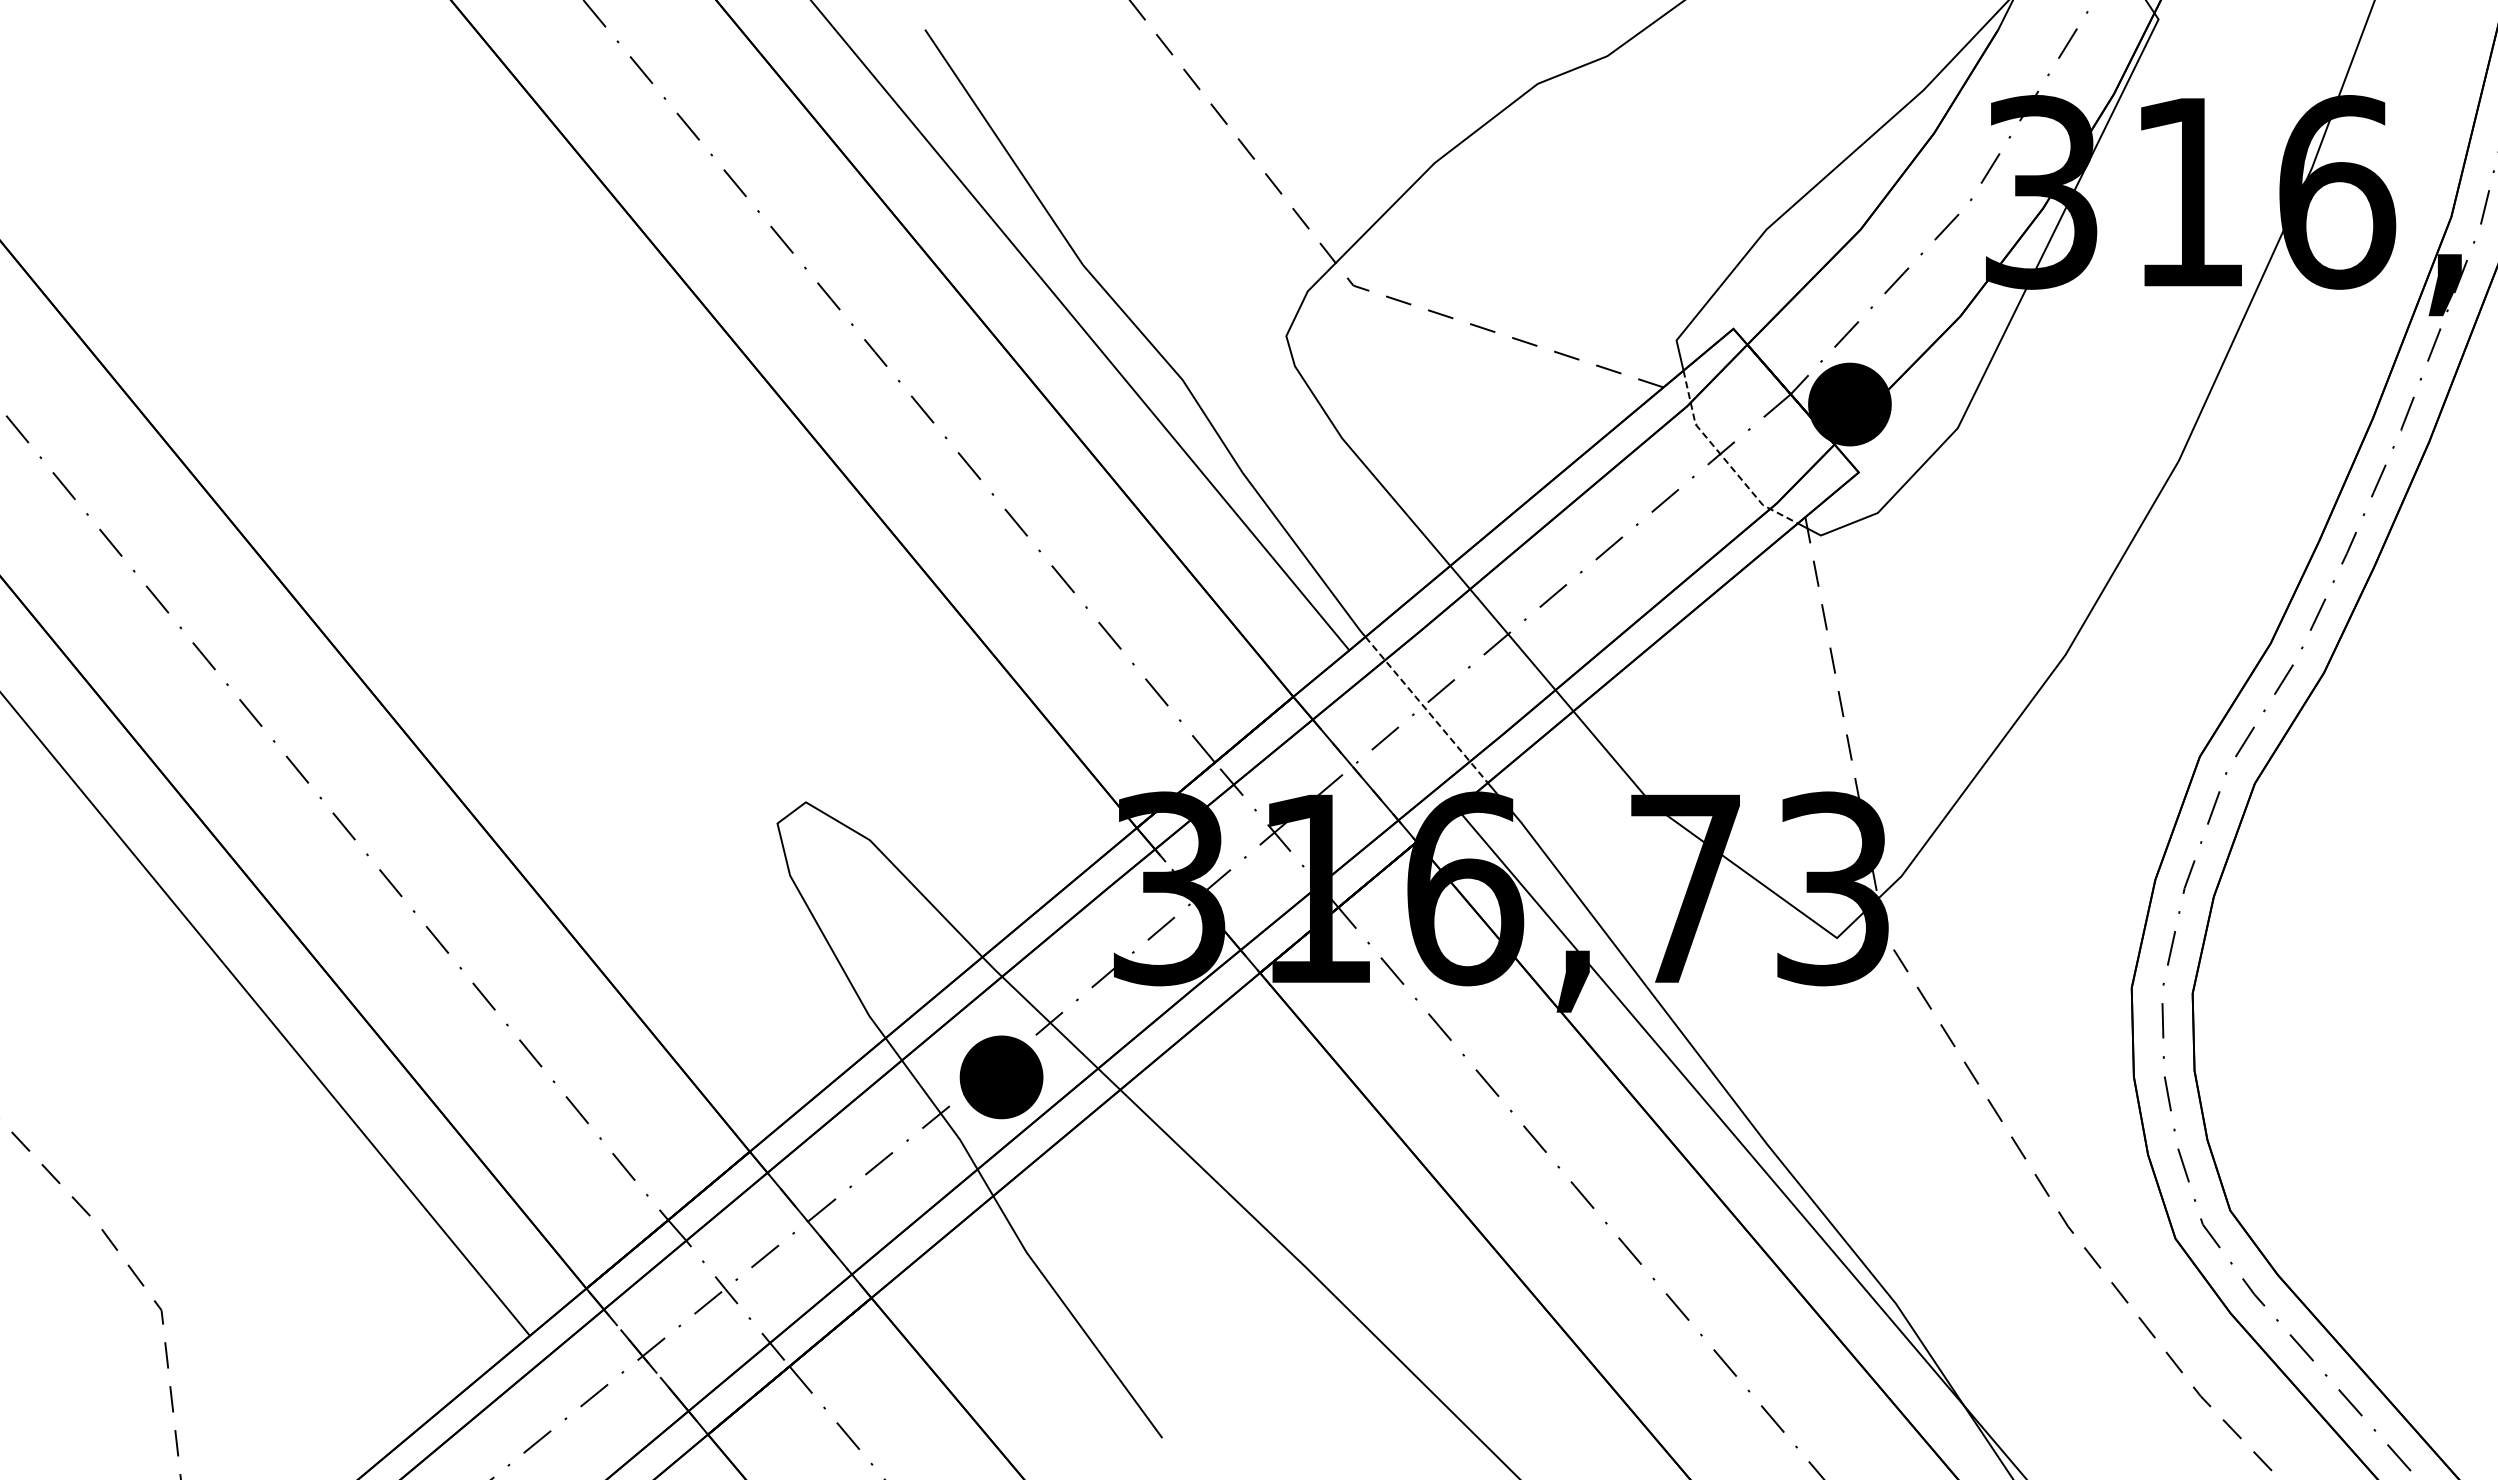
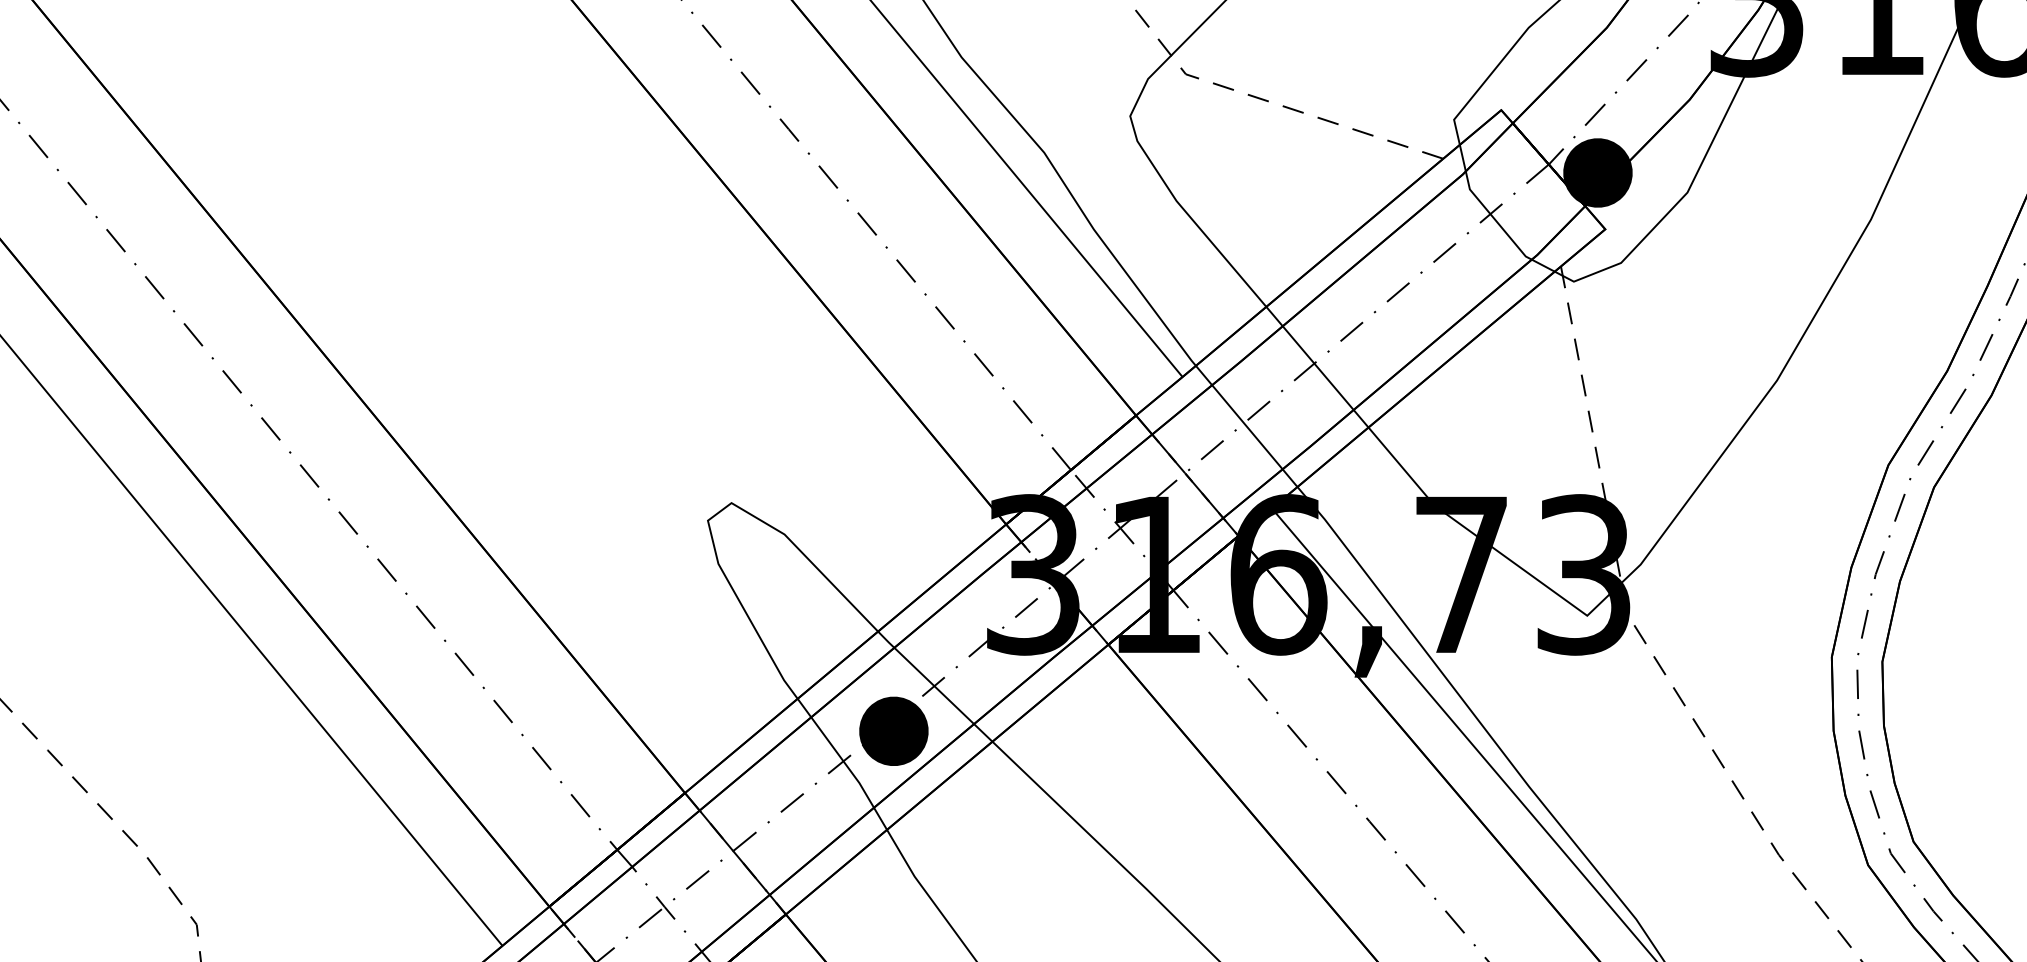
line: (1724, 458) -> (1493, 217), dashed -> solid
line: (1427, 710) -> (1247, 426), dashed -> solid

